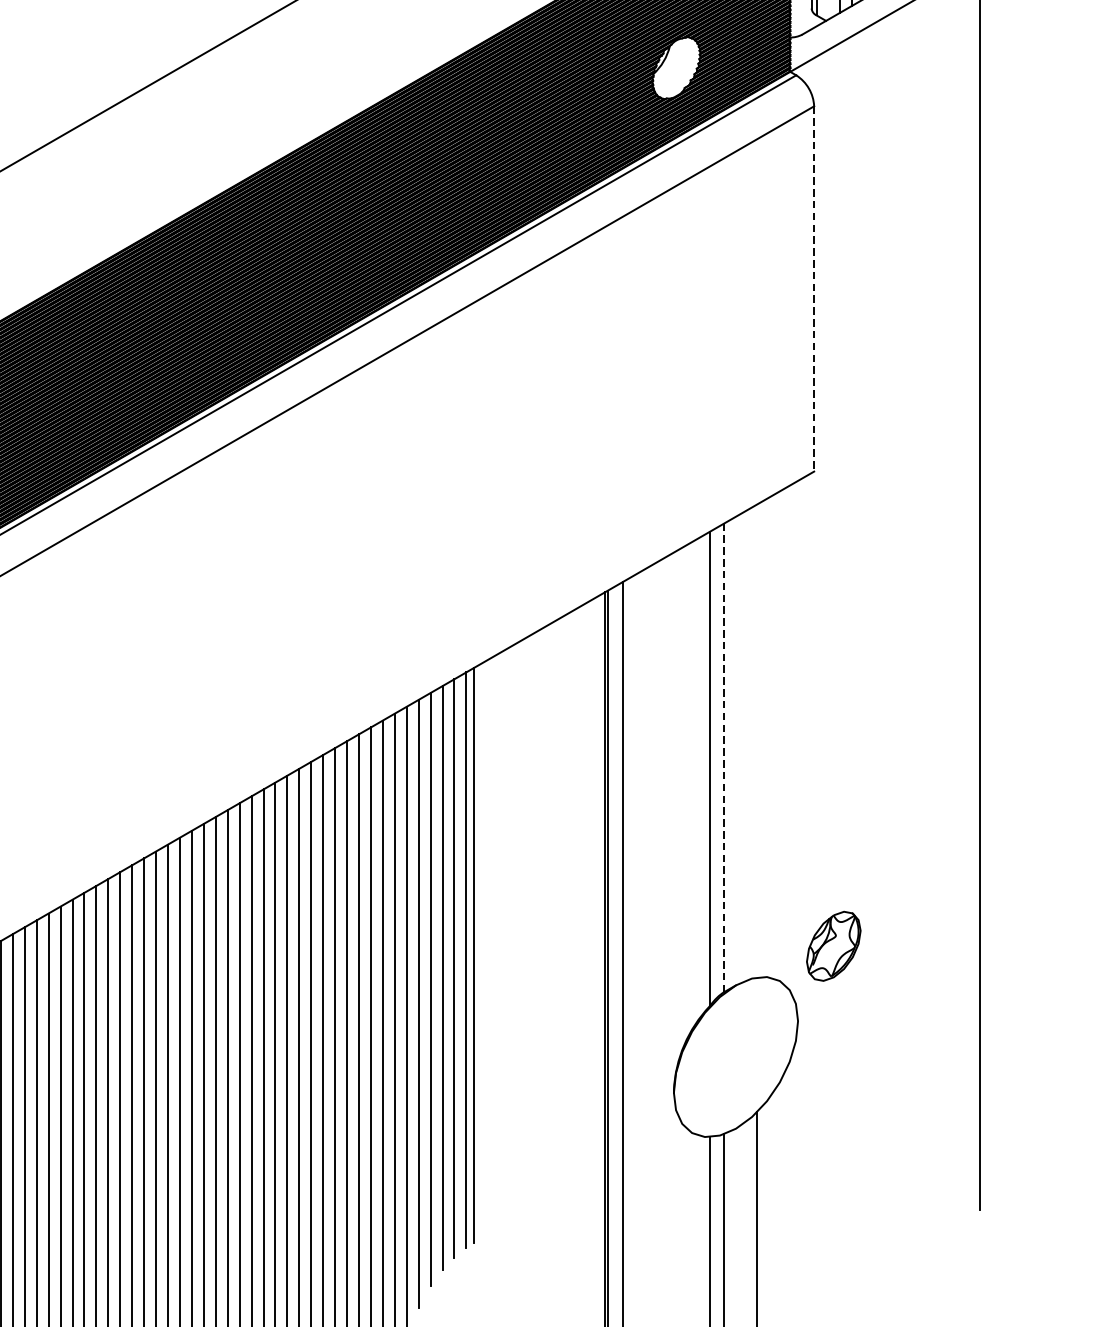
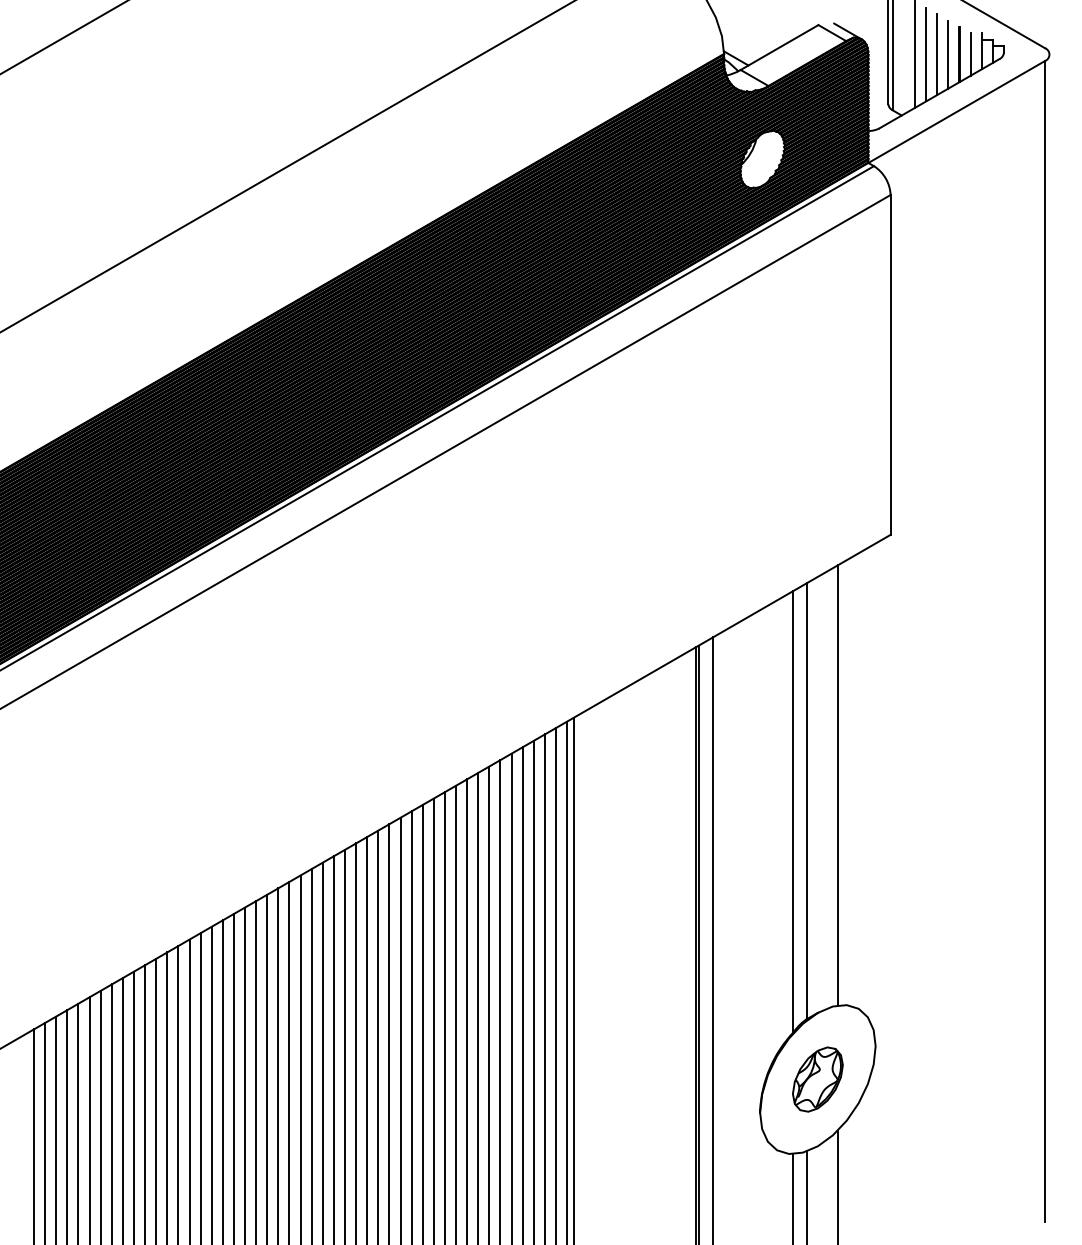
line: (814, 288) -> (890, 364), dashed -> solid
line: (757, 740) -> (837, 785), added
line: (723, 758) -> (806, 801), dashed -> solid
part: (833, 946) -> (817, 1079), moved

